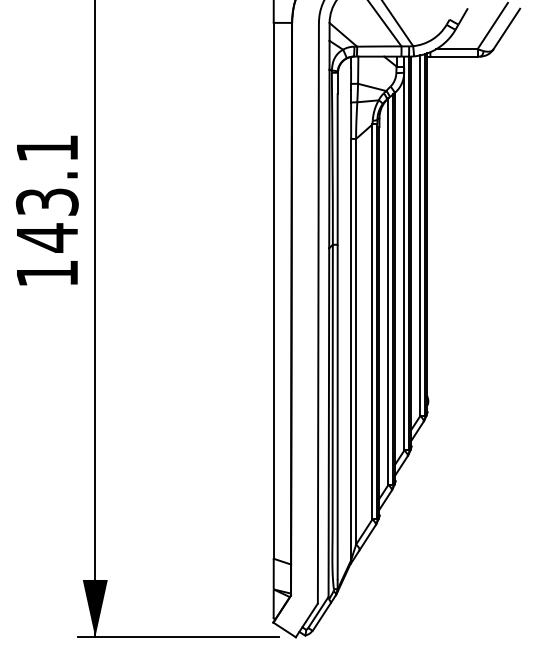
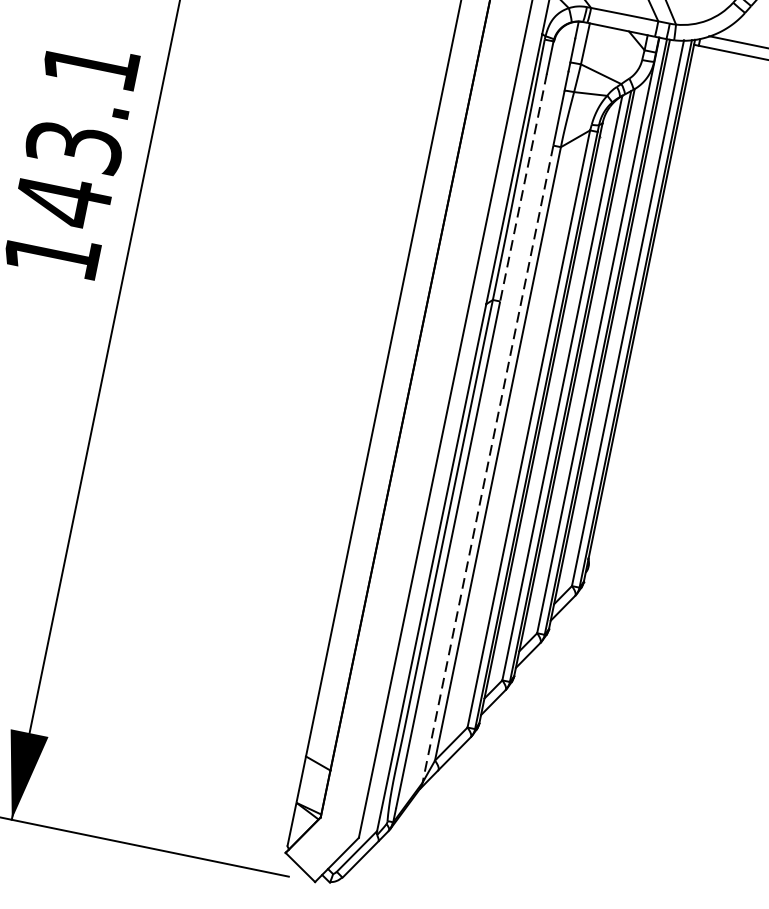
line: (337, 169) -> (523, 187), solid -> dashed
line: (351, 349) -> (488, 464), solid -> dashed

